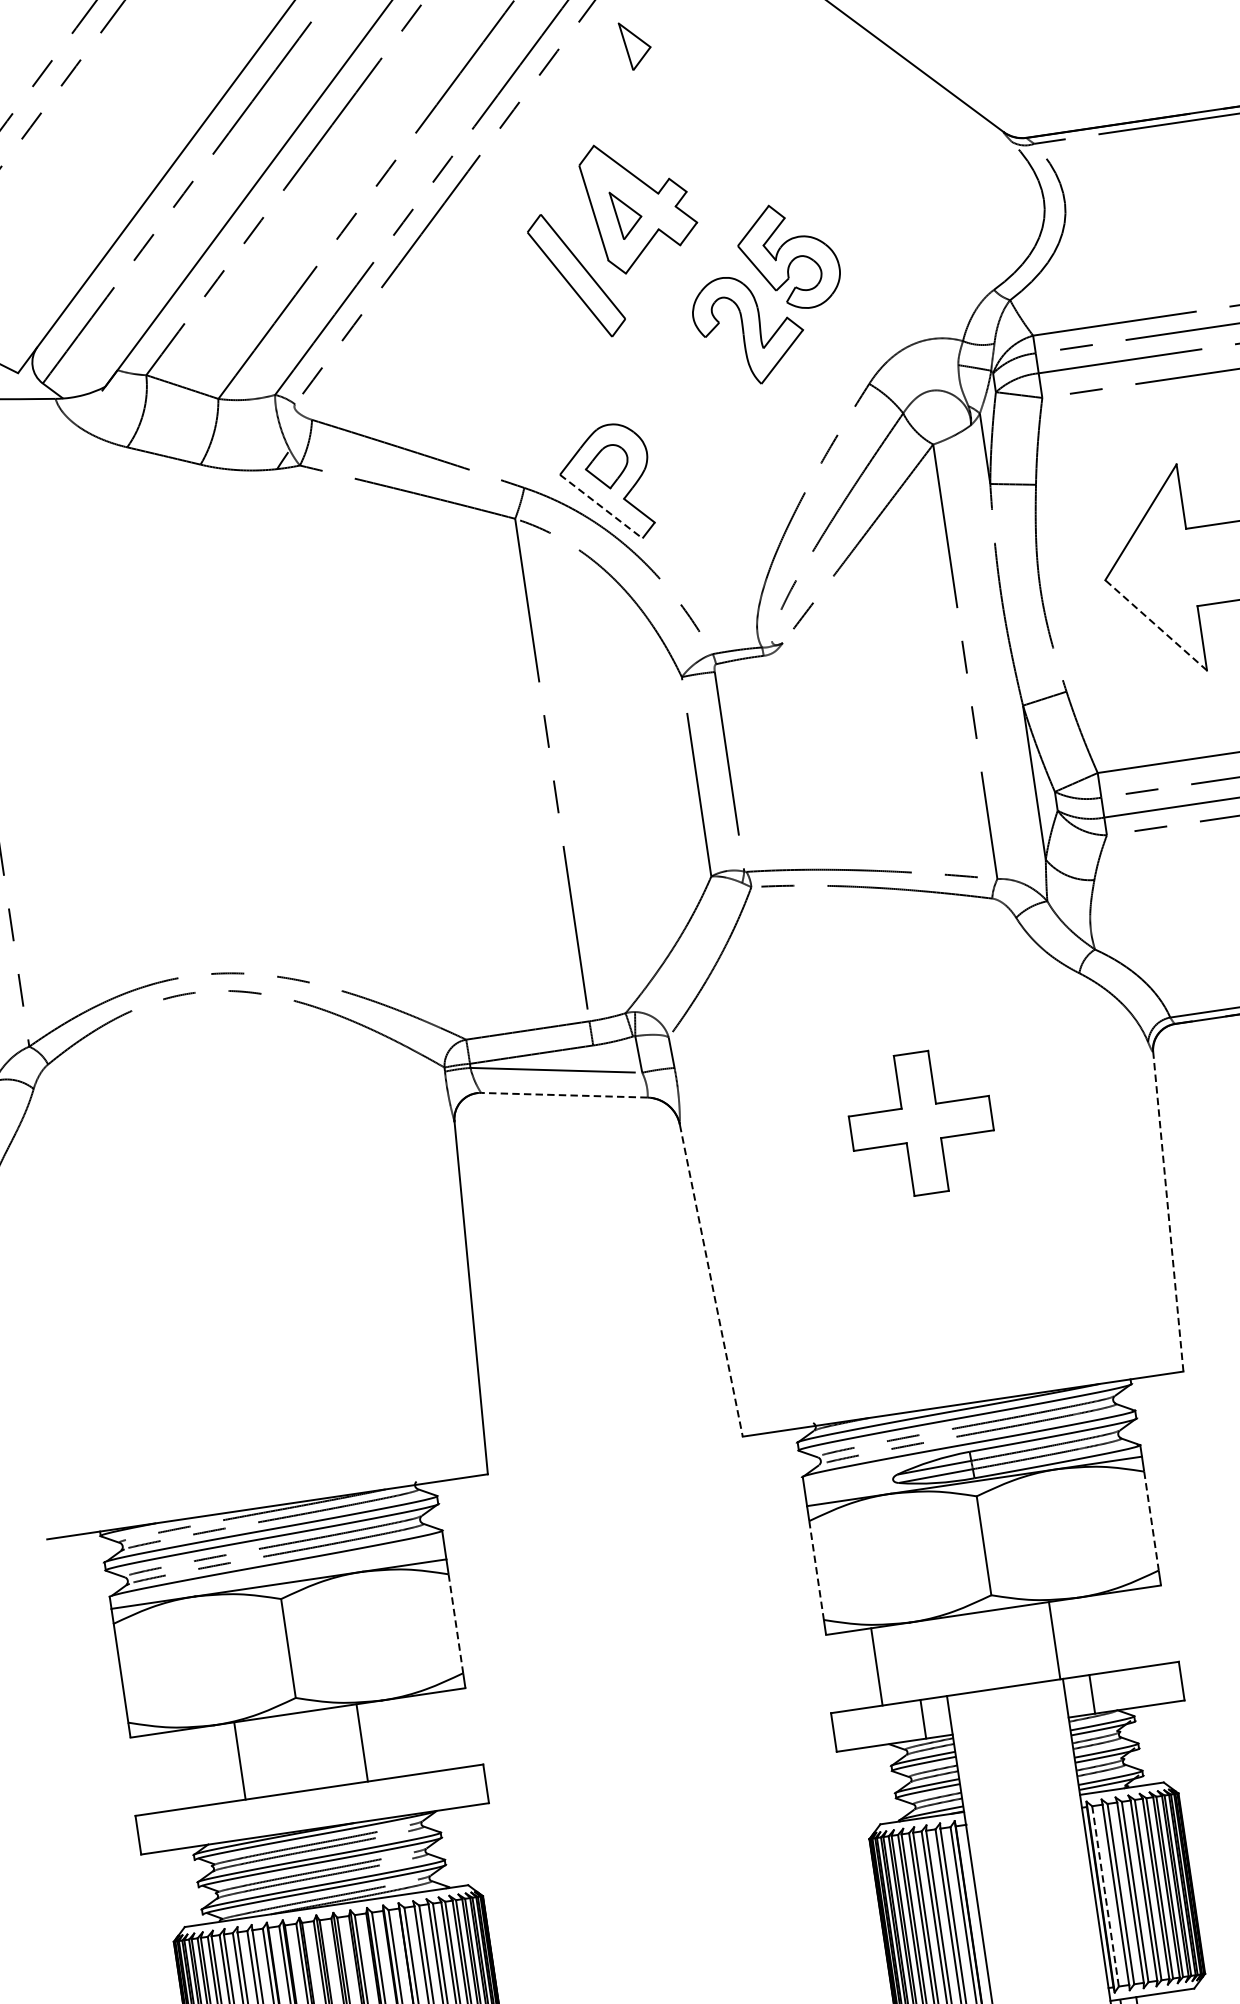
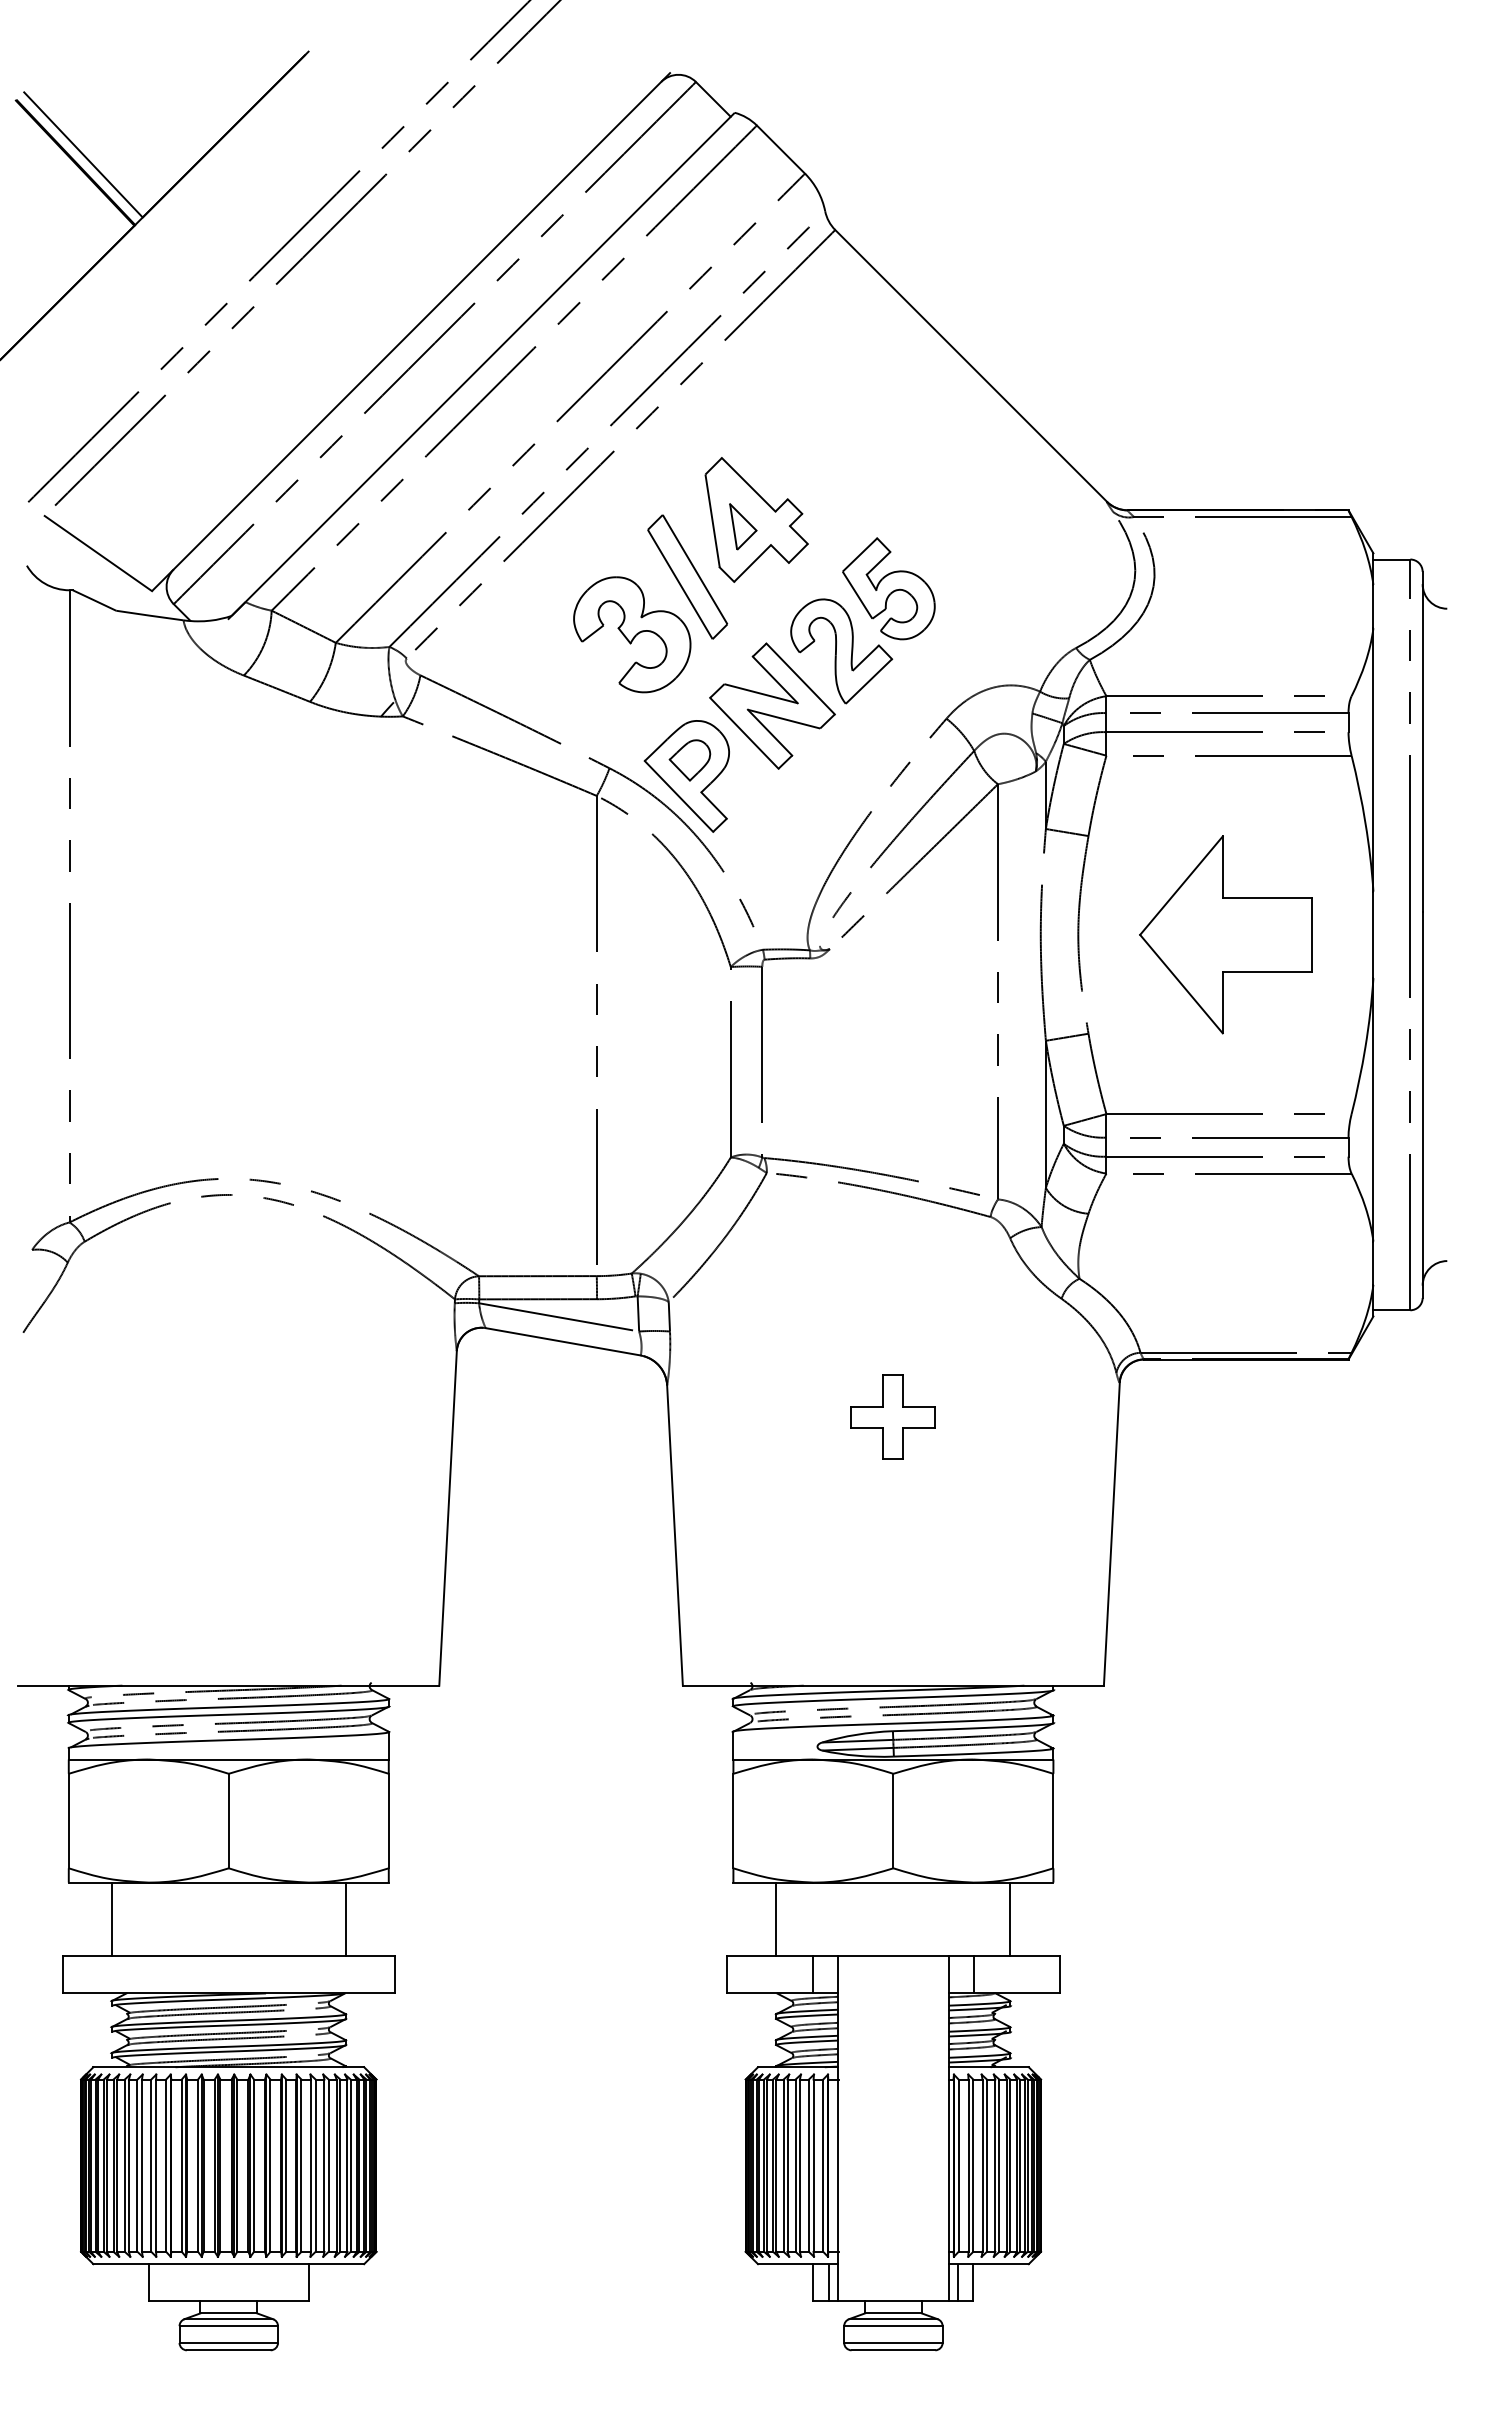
part: (636, 44) -> (775, 369), removed
part: (527, 344) -> (632, 634), added
part: (685, 396) -> (772, 705), added
line: (601, 506) -> (679, 796), dashed -> solid
line: (1156, 624) -> (1181, 983), dashed -> solid
line: (564, 1094) -> (563, 1341), dashed -> solid
part: (920, 1122) -> (892, 1416), size x0.62
line: (1167, 1212) -> (1111, 1534), dashed -> solid
line: (712, 1281) -> (675, 1536), dashed -> solid
line: (1151, 1521) -> (1053, 1821), dashed -> solid
line: (816, 1570) -> (733, 1821), dashed -> solid
line: (455, 1624) -> (388, 1821), dashed -> solid
line: (1054, 1640) -> (1010, 1919), moved
line: (361, 1742) -> (345, 1919), moved
line: (239, 1761) -> (111, 1919), moved
line: (1105, 1897) -> (958, 2166), dashed -> solid

